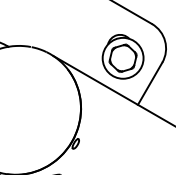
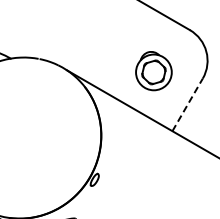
part: (122, 56) -> (153, 70), size x0.7
line: (150, 83) -> (187, 104), solid -> dashed

